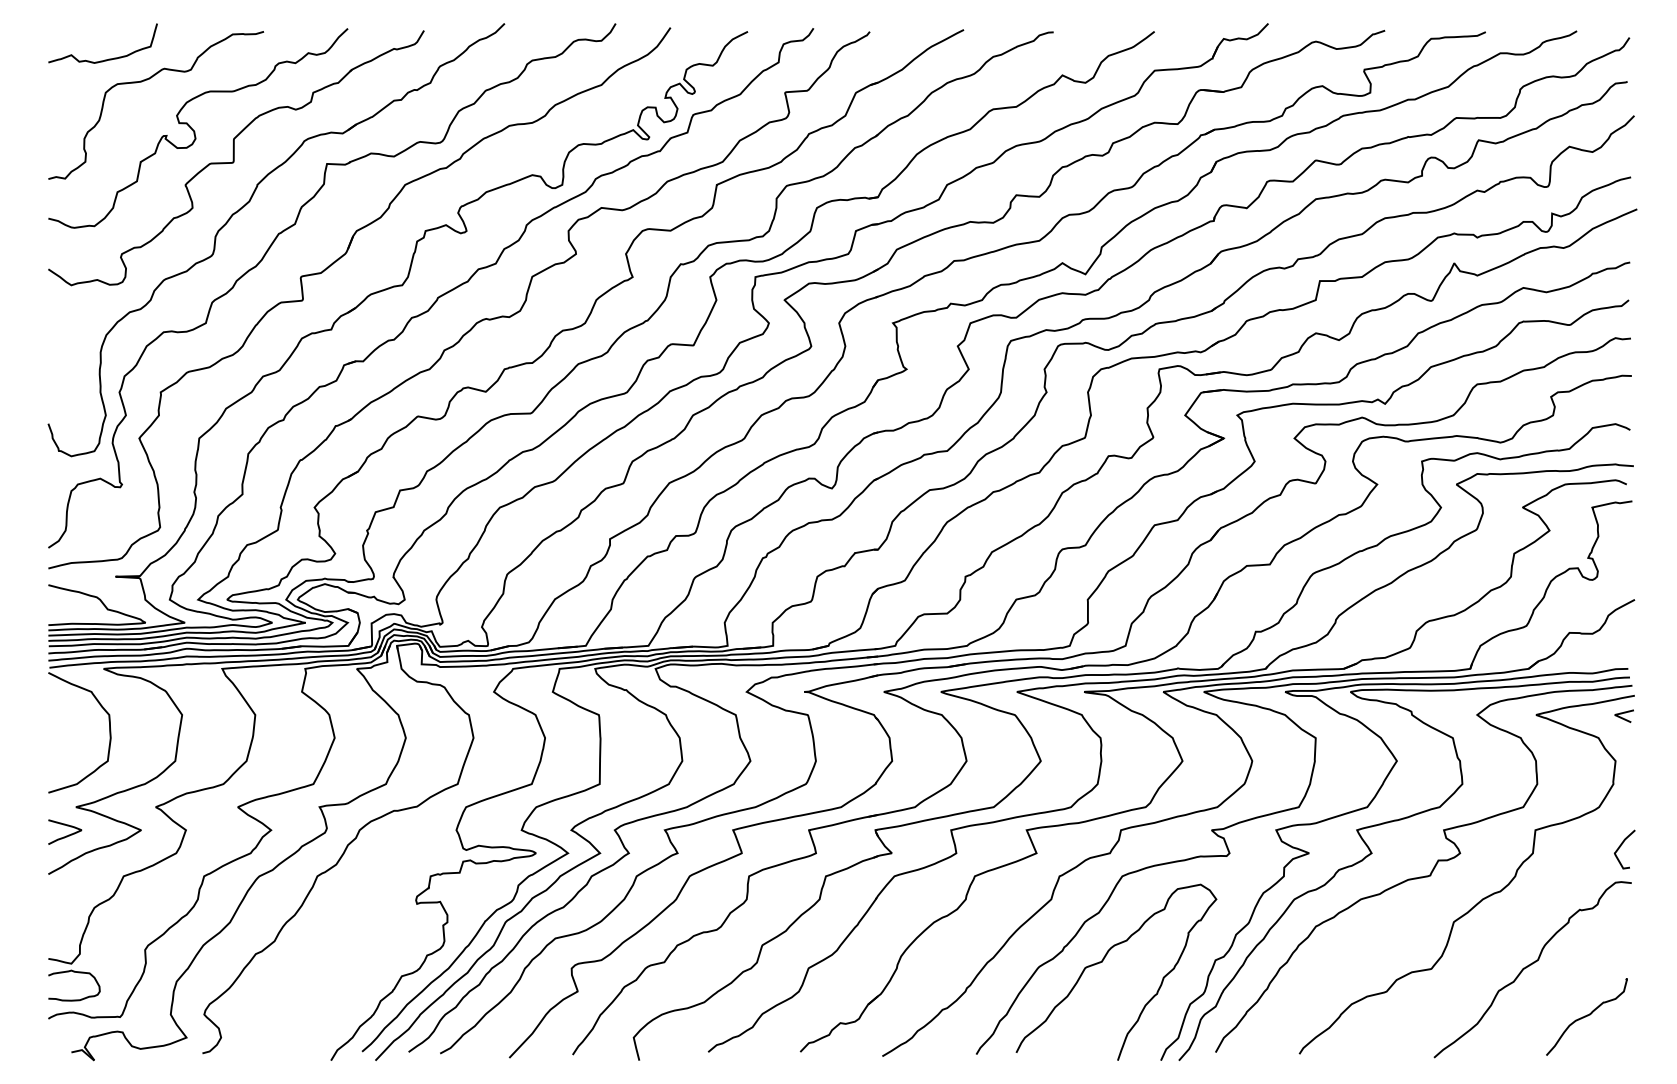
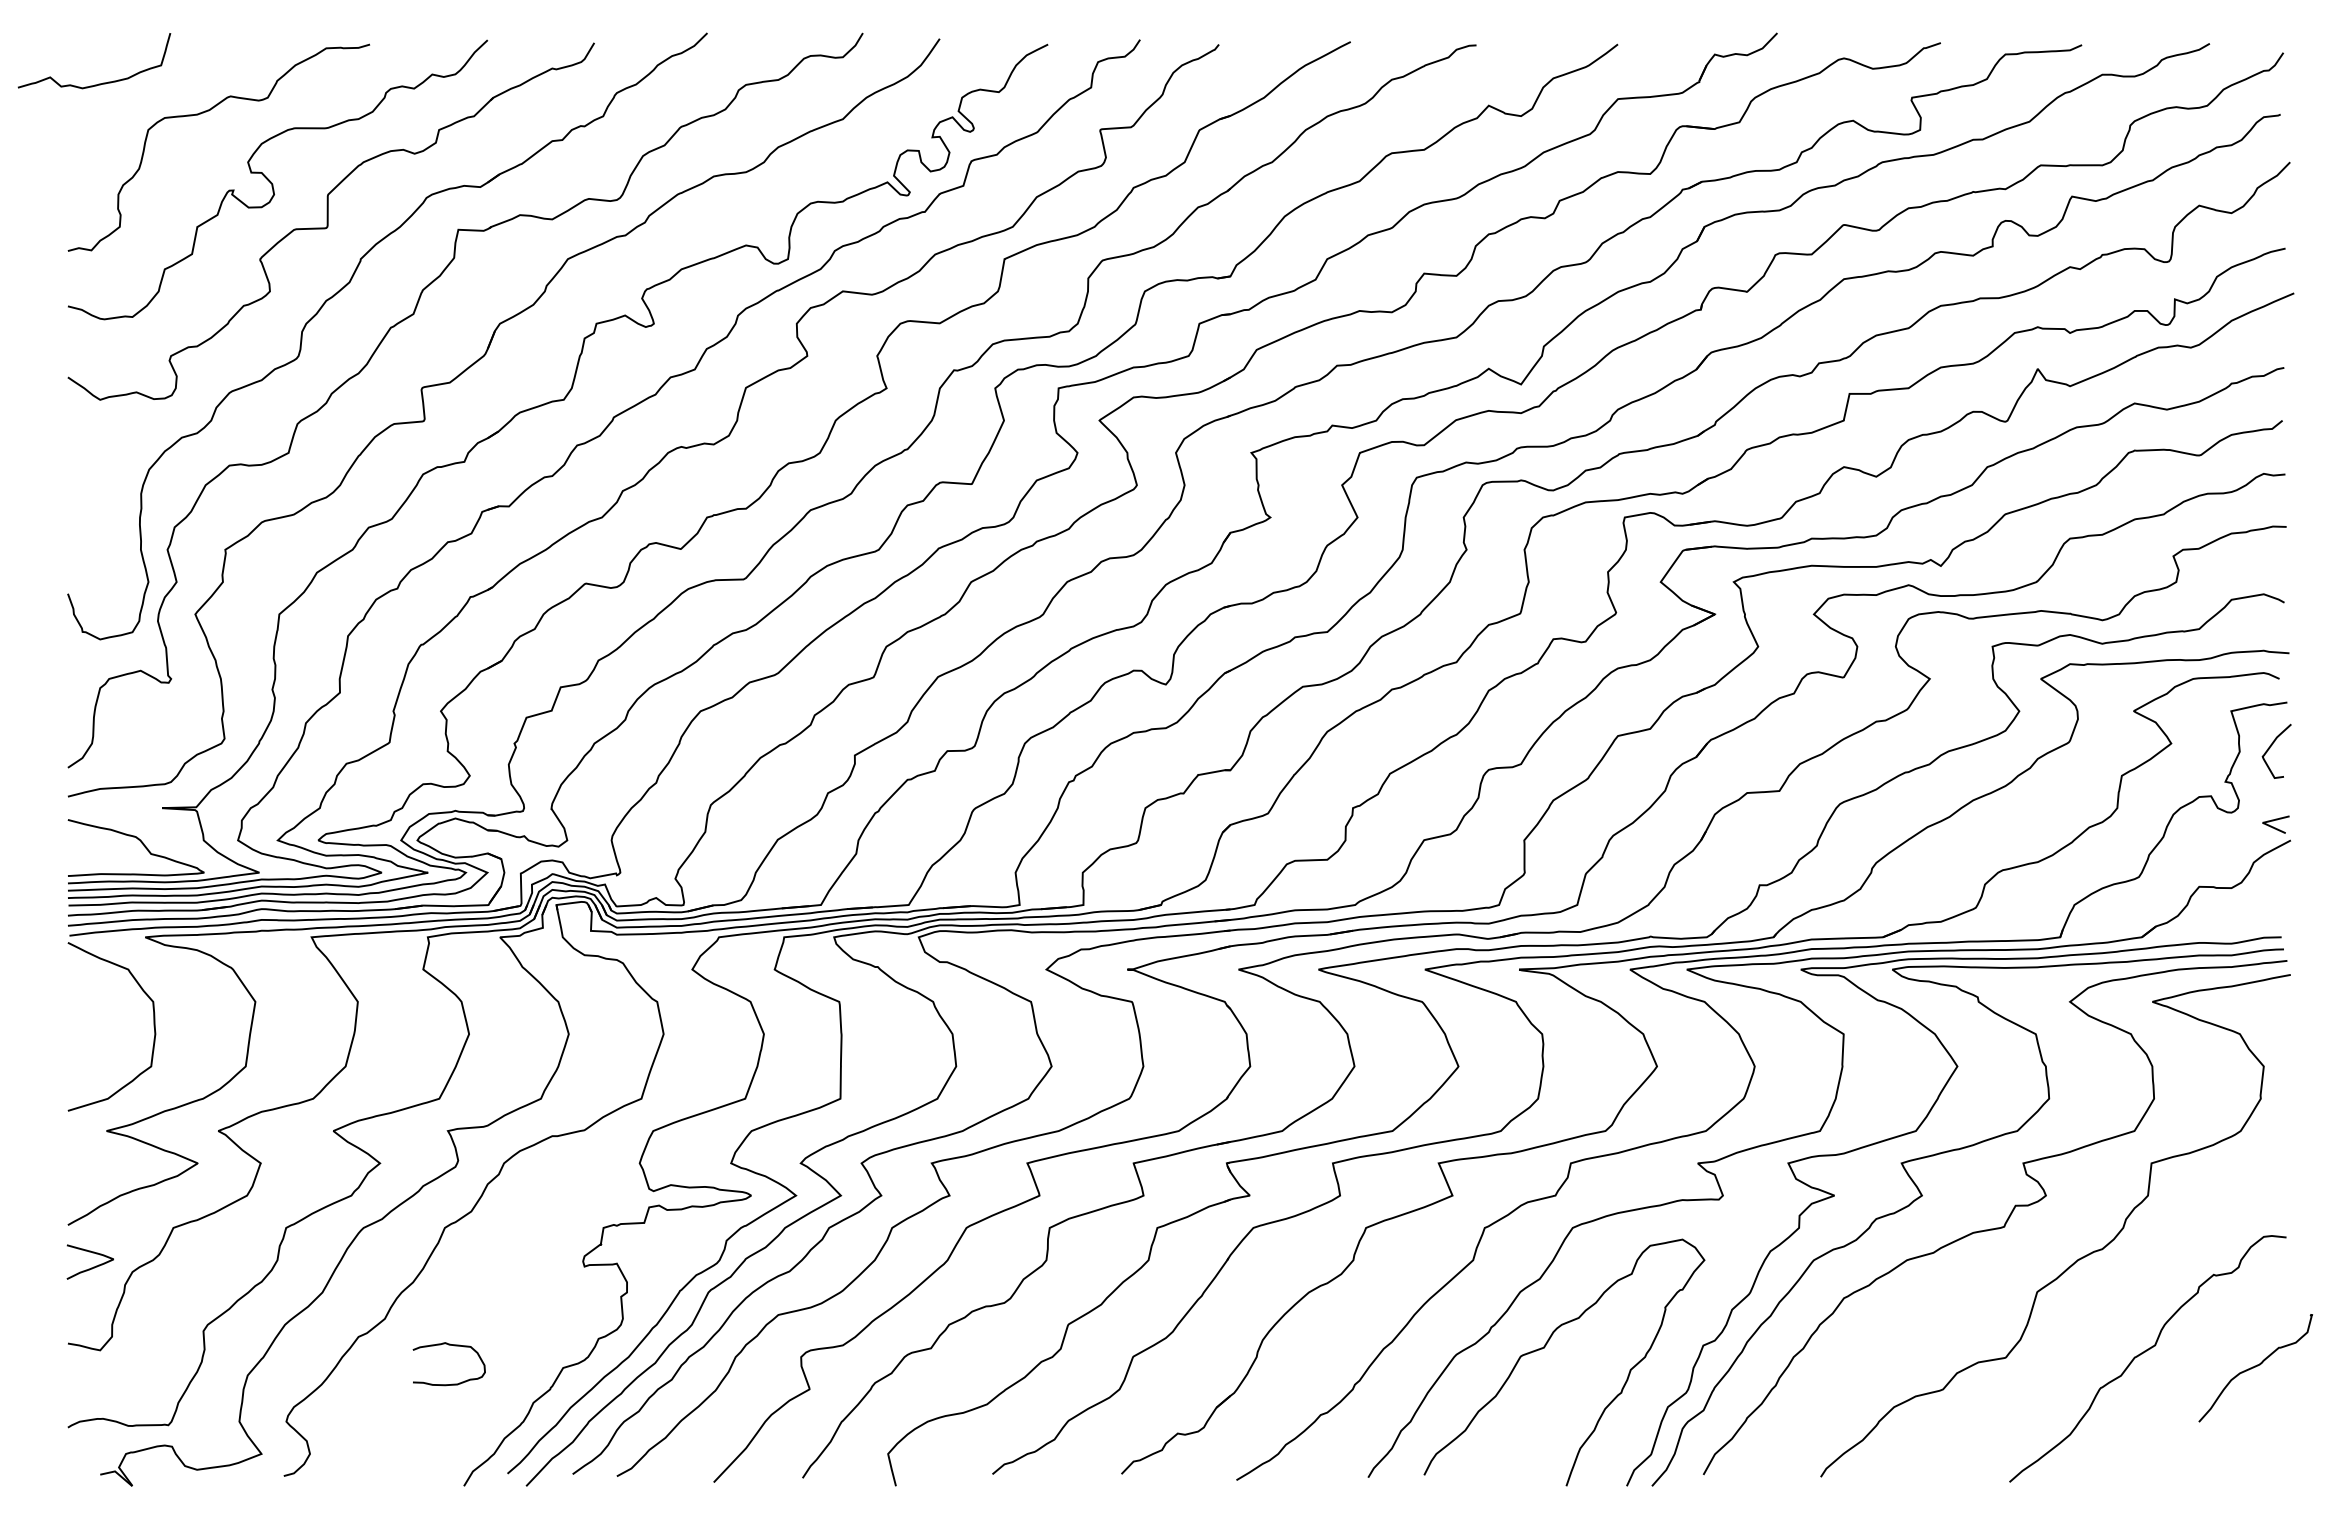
curve: (105, 59) -> (98, 83), moved
curve: (1622, 717) -> (2273, 826), moved
curve: (65, 836) -> (91, 1267), moved
curve: (1620, 847) -> (2270, 748), moved
curve: (78, 973) -> (454, 1346), moved
curve: (1586, 1016) -> (2255, 1367), moved

